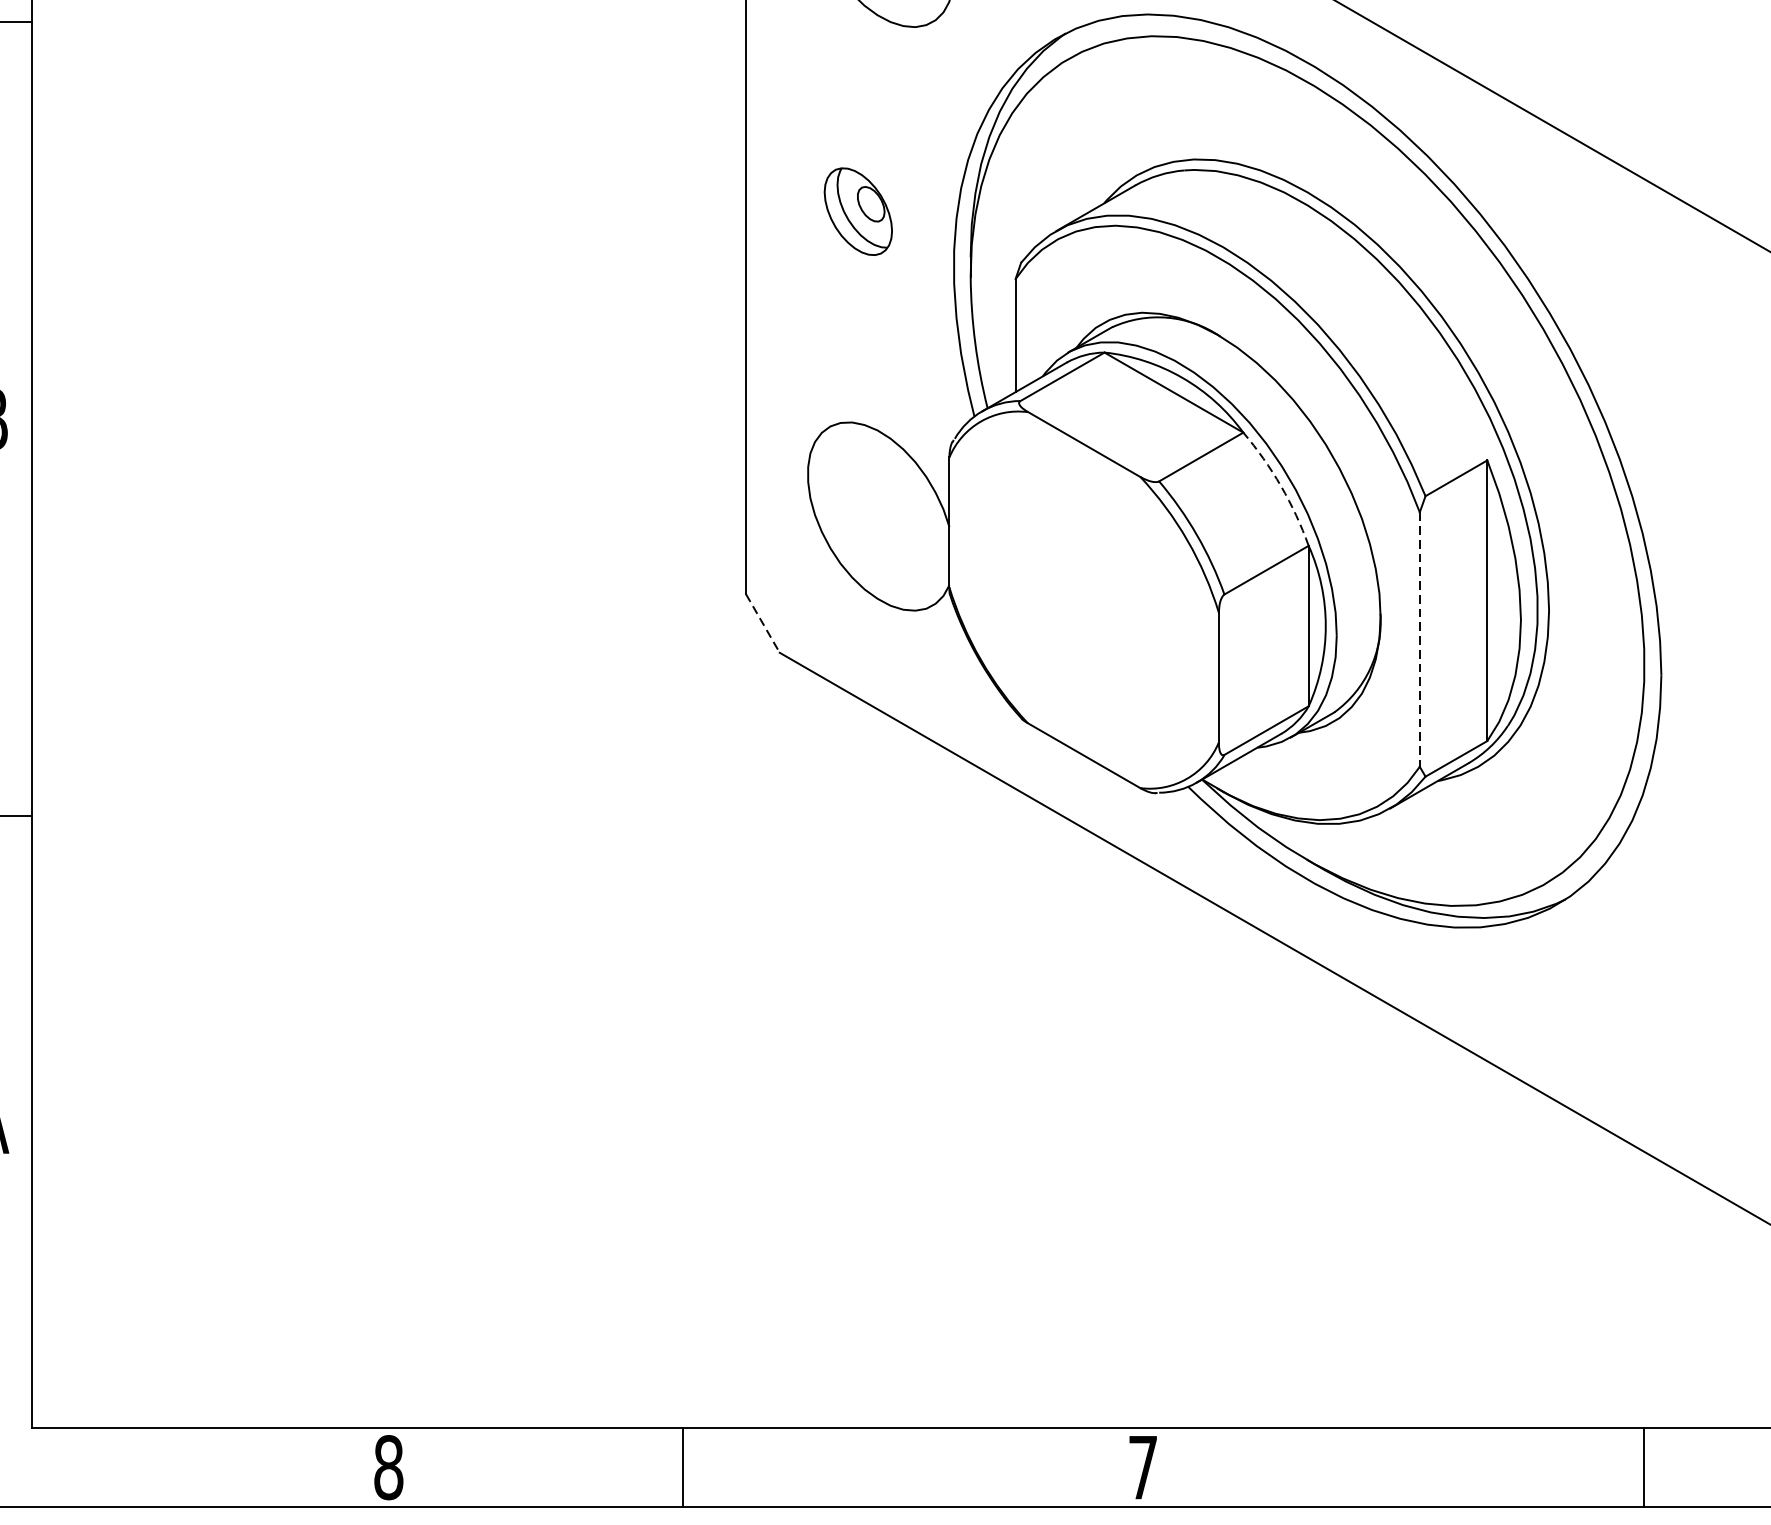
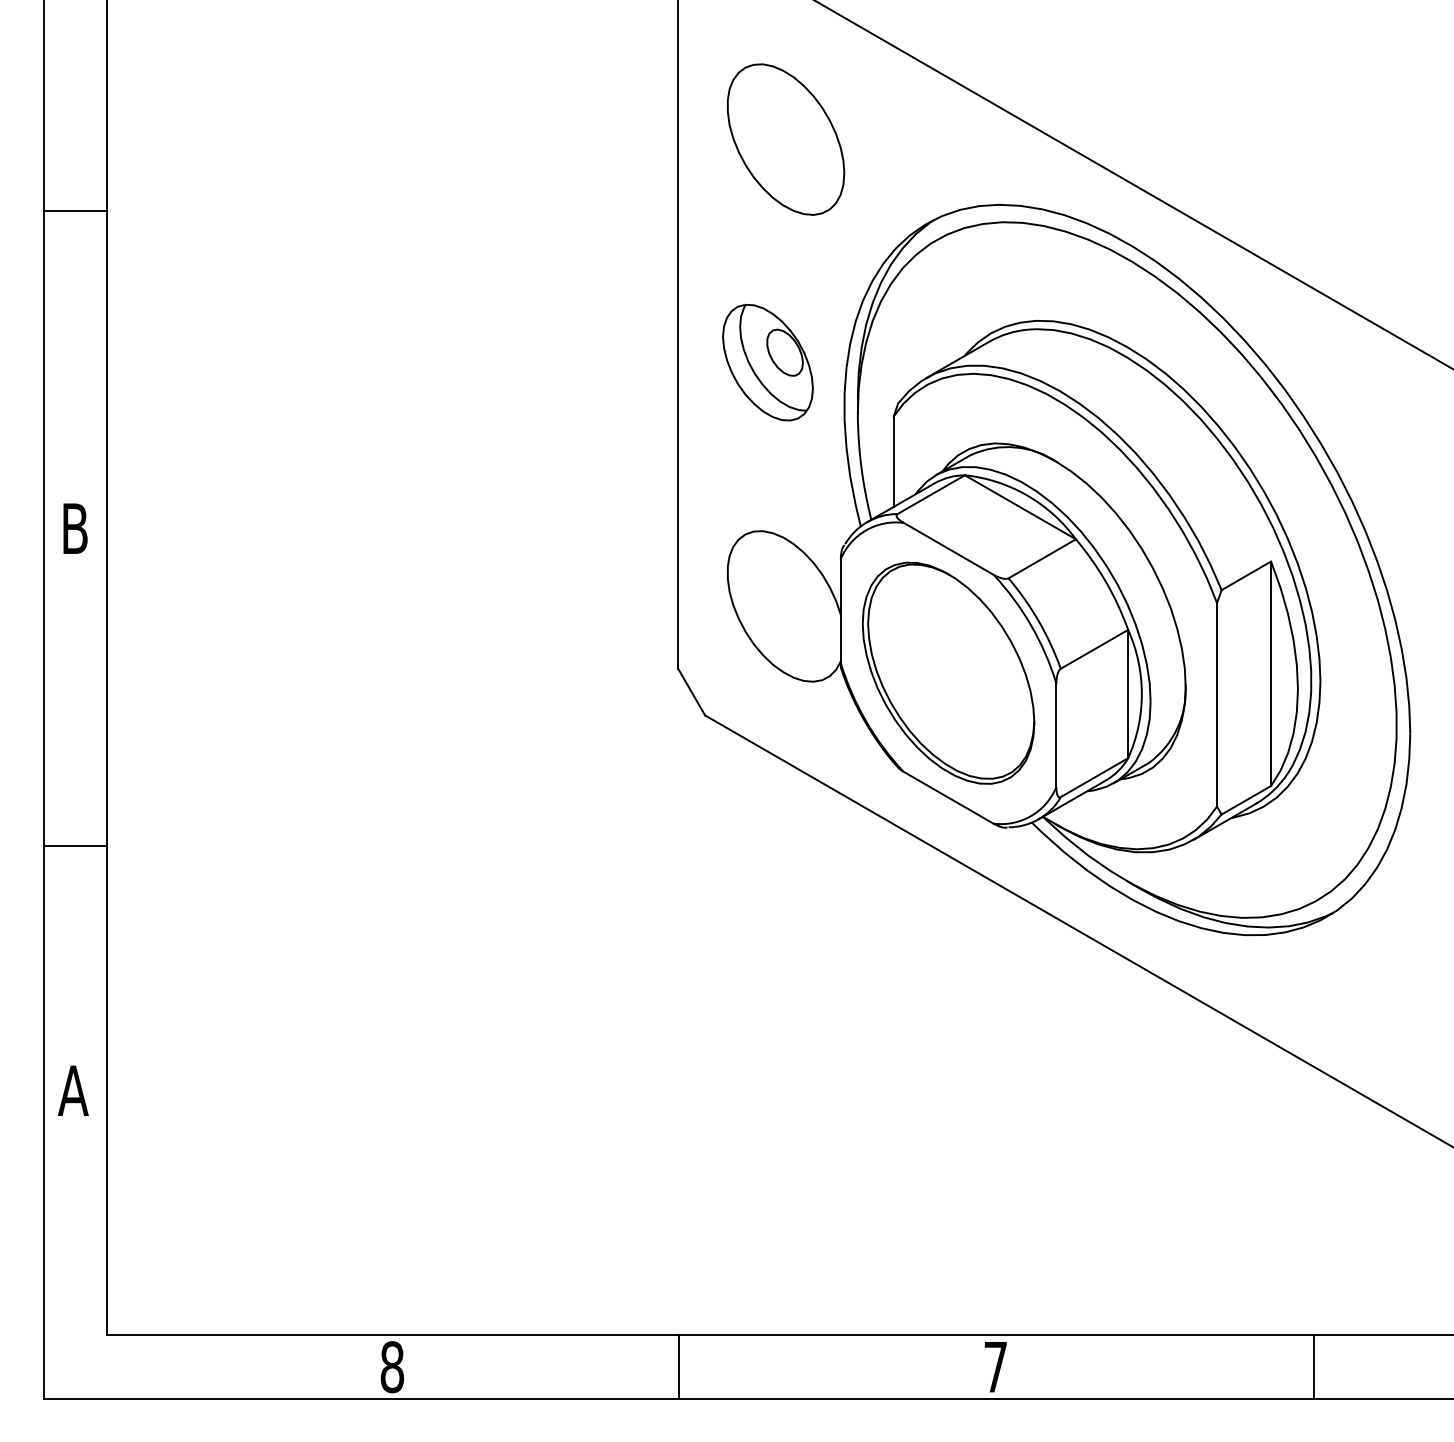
part: (857, 211) -> (767, 362), size x1.67
arc: (1281, 486) -> (1106, 582), dashed -> solid
part: (1084, 599) -> (948, 672), added
line: (762, 624) -> (691, 692), dashed -> solid
line: (1420, 639) -> (1217, 704), dashed -> solid
line: (682, 1466) -> (678, 1366), moved
line: (1642, 1466) -> (1313, 1366), moved

